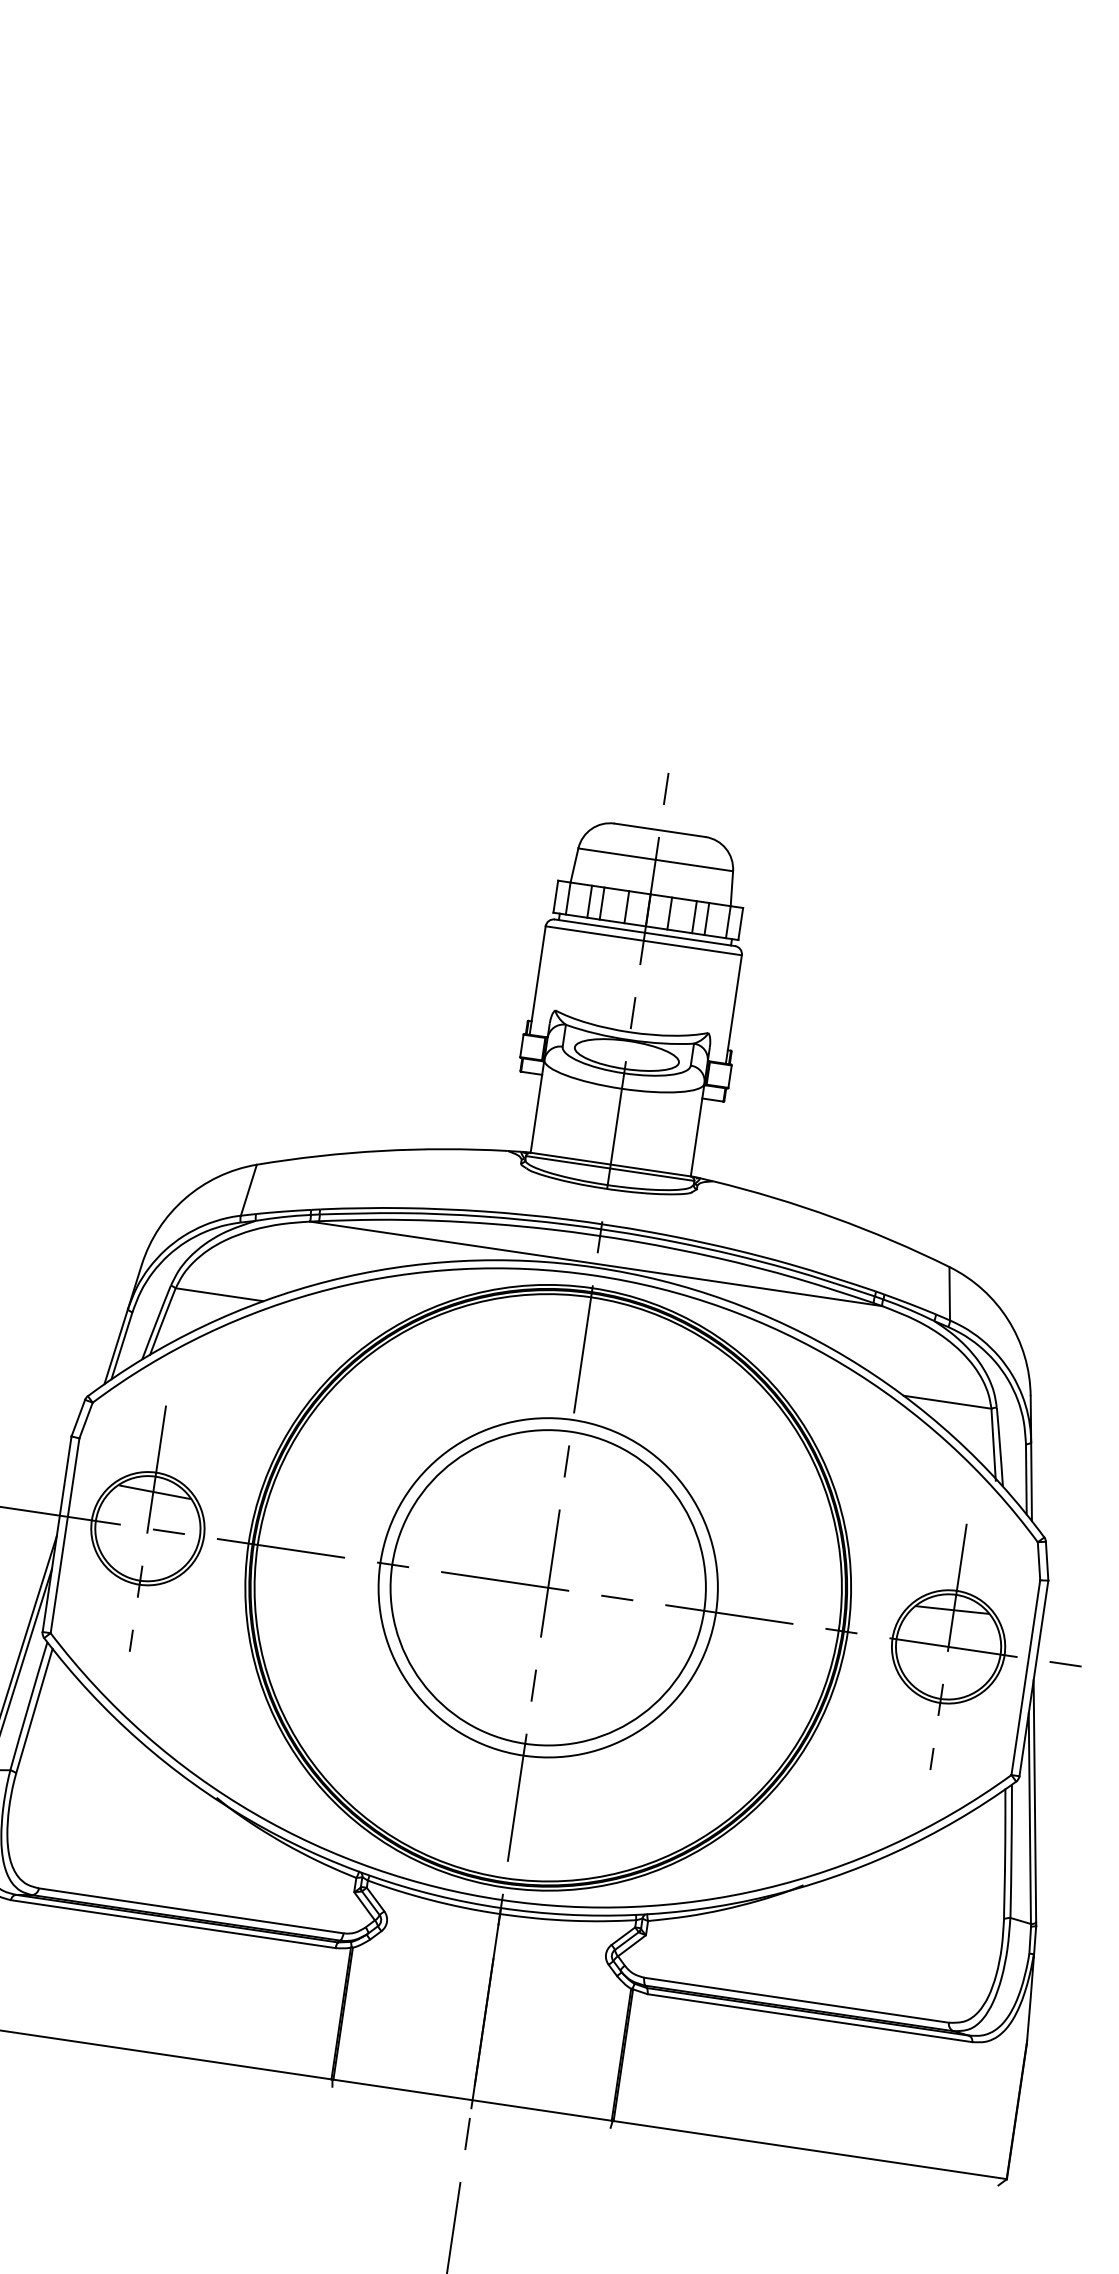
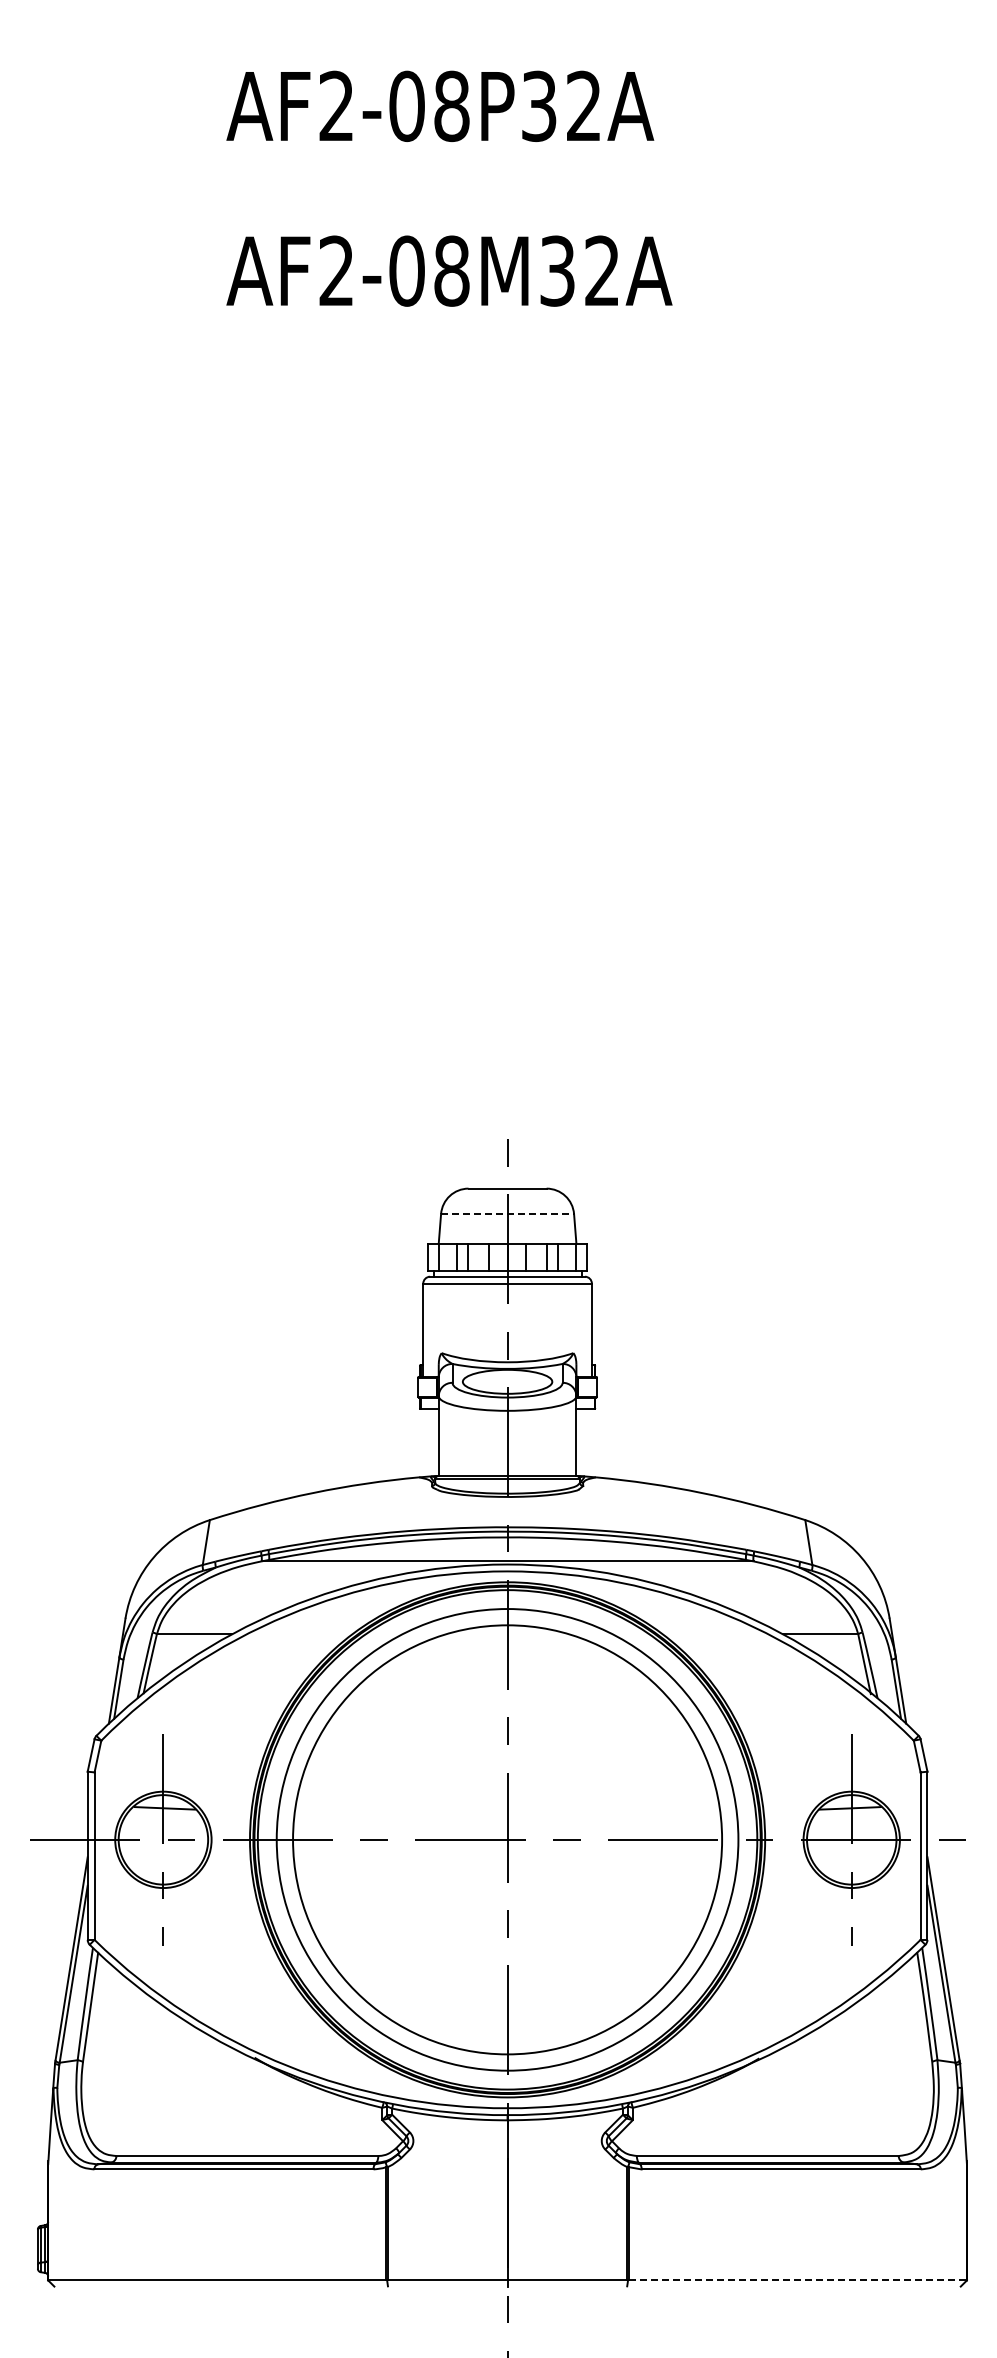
line: (656, 860) -> (508, 1214), solid -> dashed
circle: (548, 1587) -> (507, 1839), size x1.6
circle: (548, 1587) -> (507, 1839), size x1.6
line: (809, 2150) -> (797, 2280), solid -> dashed

